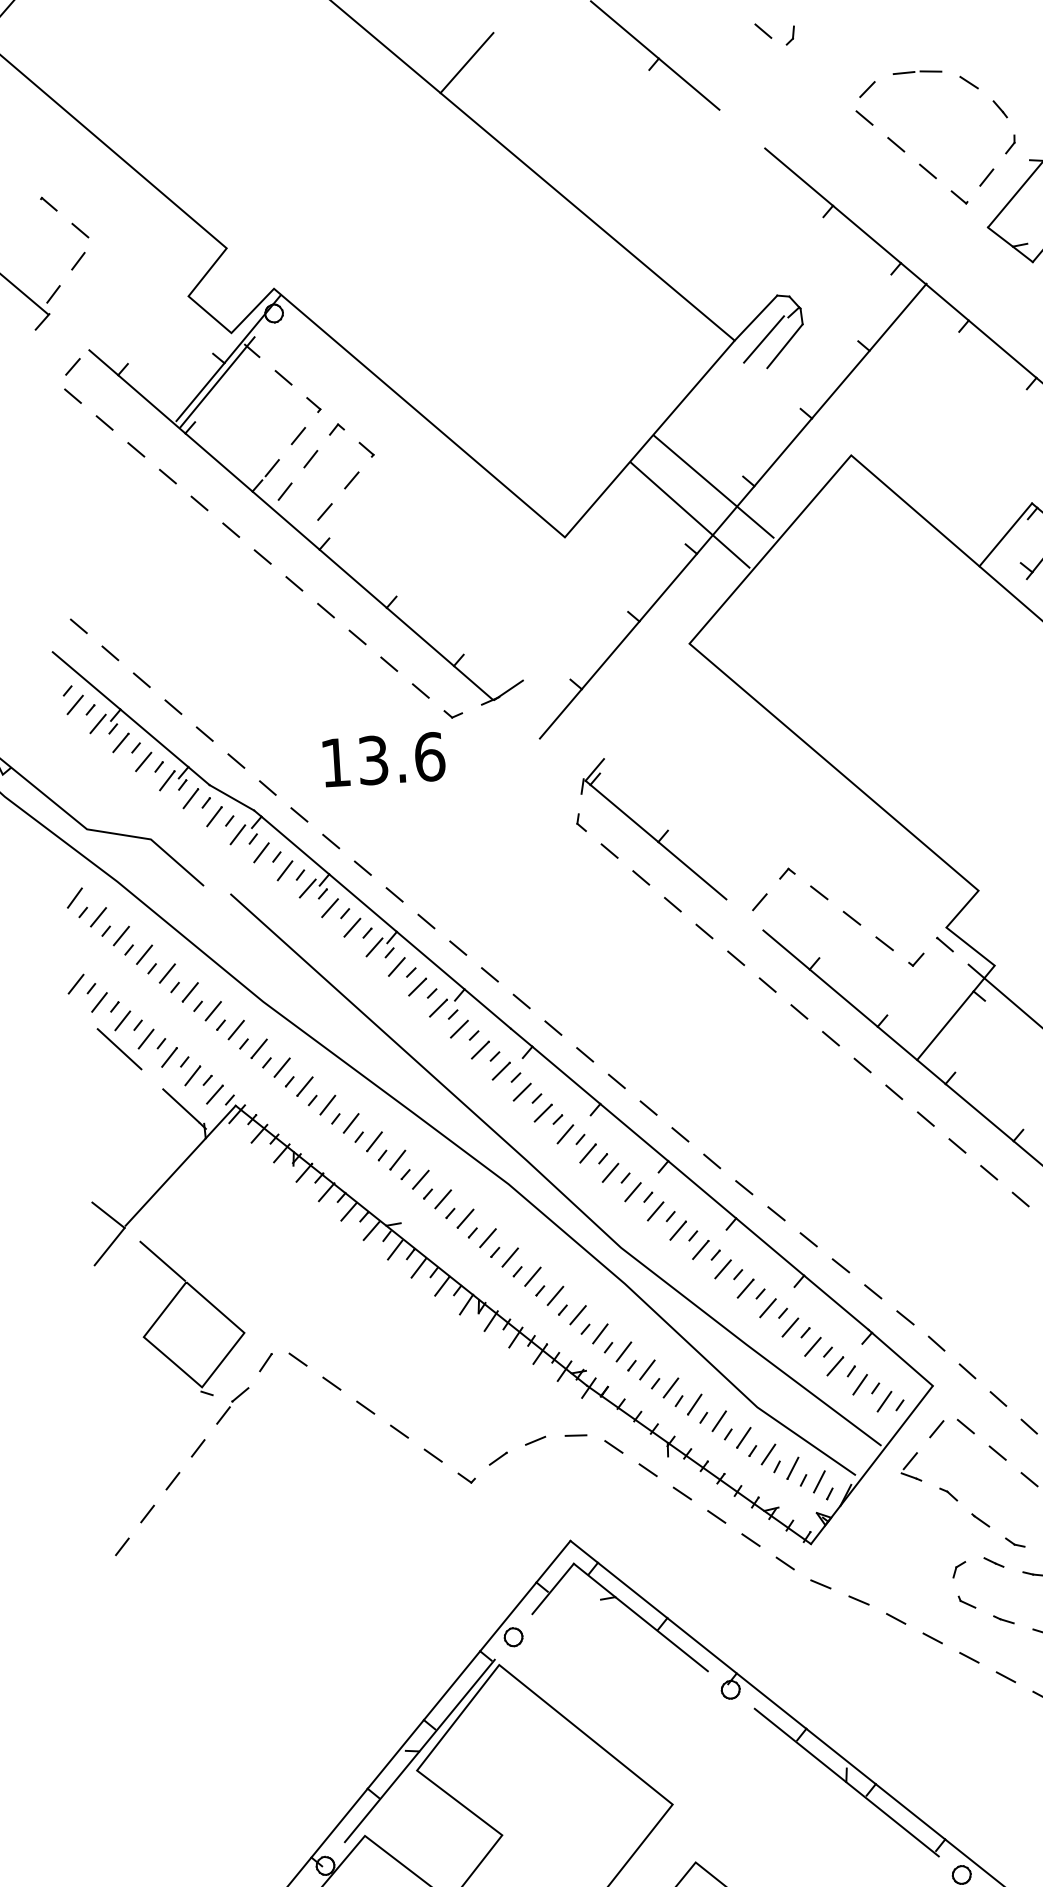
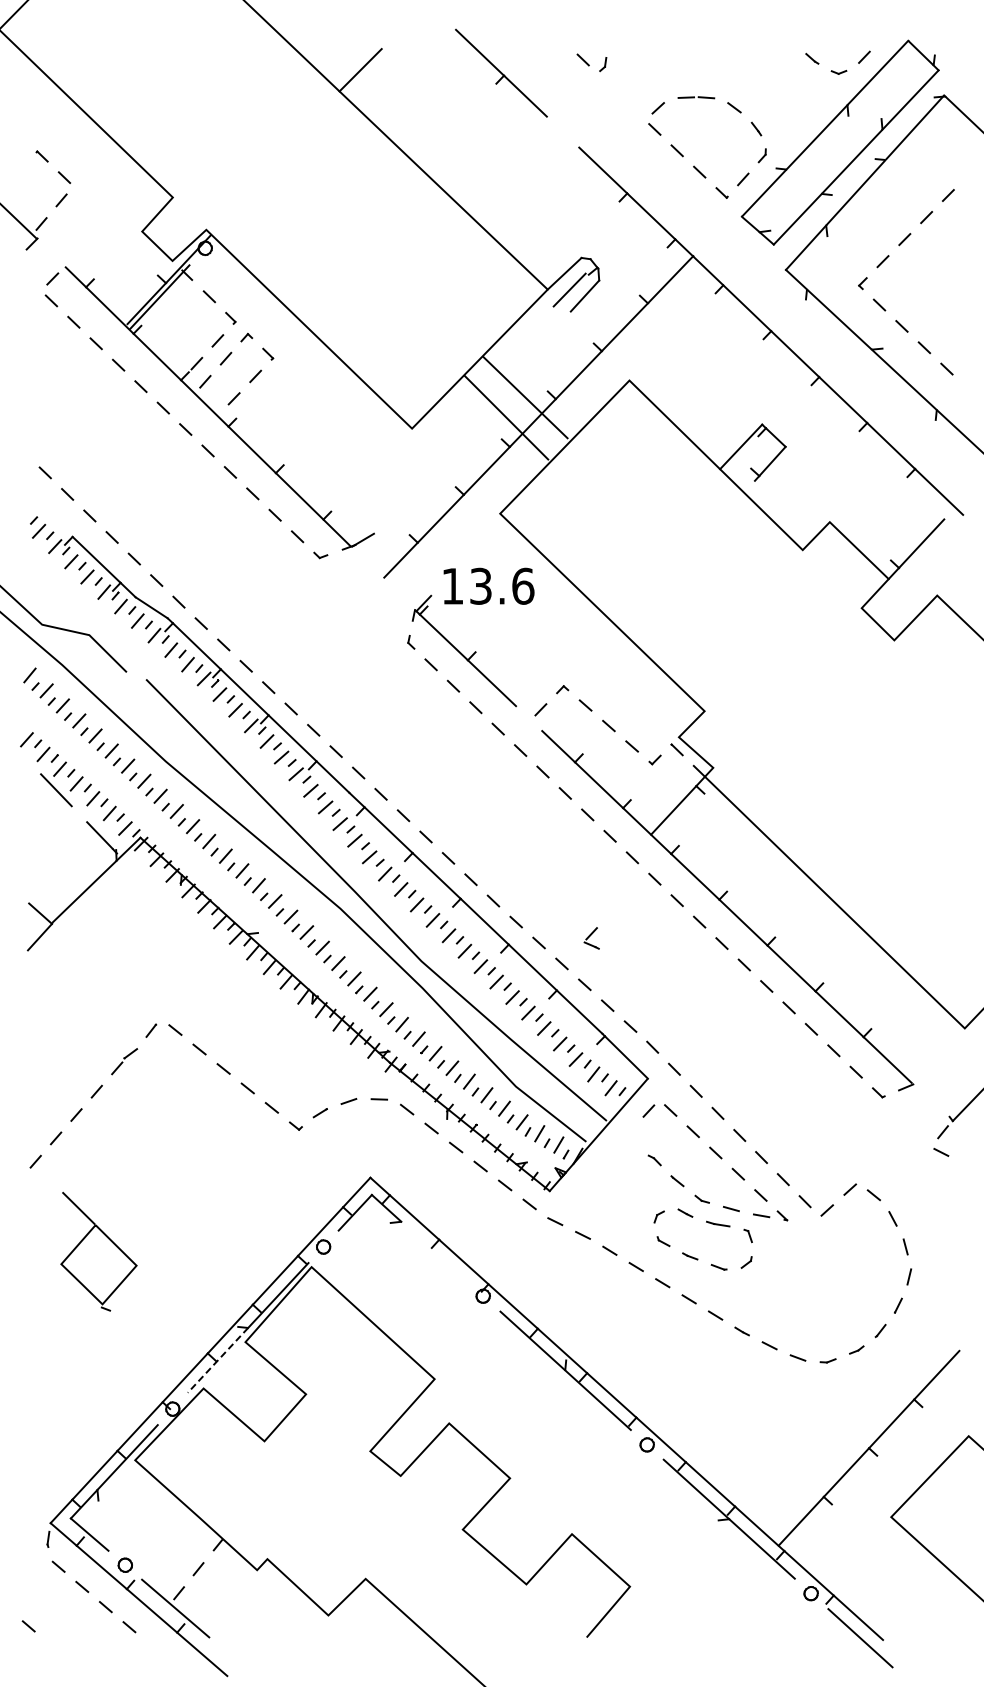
line: (86, 680) -> (48, 513), removed
text: (383, 758) -> (488, 585), moved
part: (192, 1317) -> (98, 1251), moved
part: (910, 1467) -> (591, 938), moved
line: (662, 1634) -> (434, 1251), removed
line: (382, 1795) -> (218, 1359), solid -> dashed

